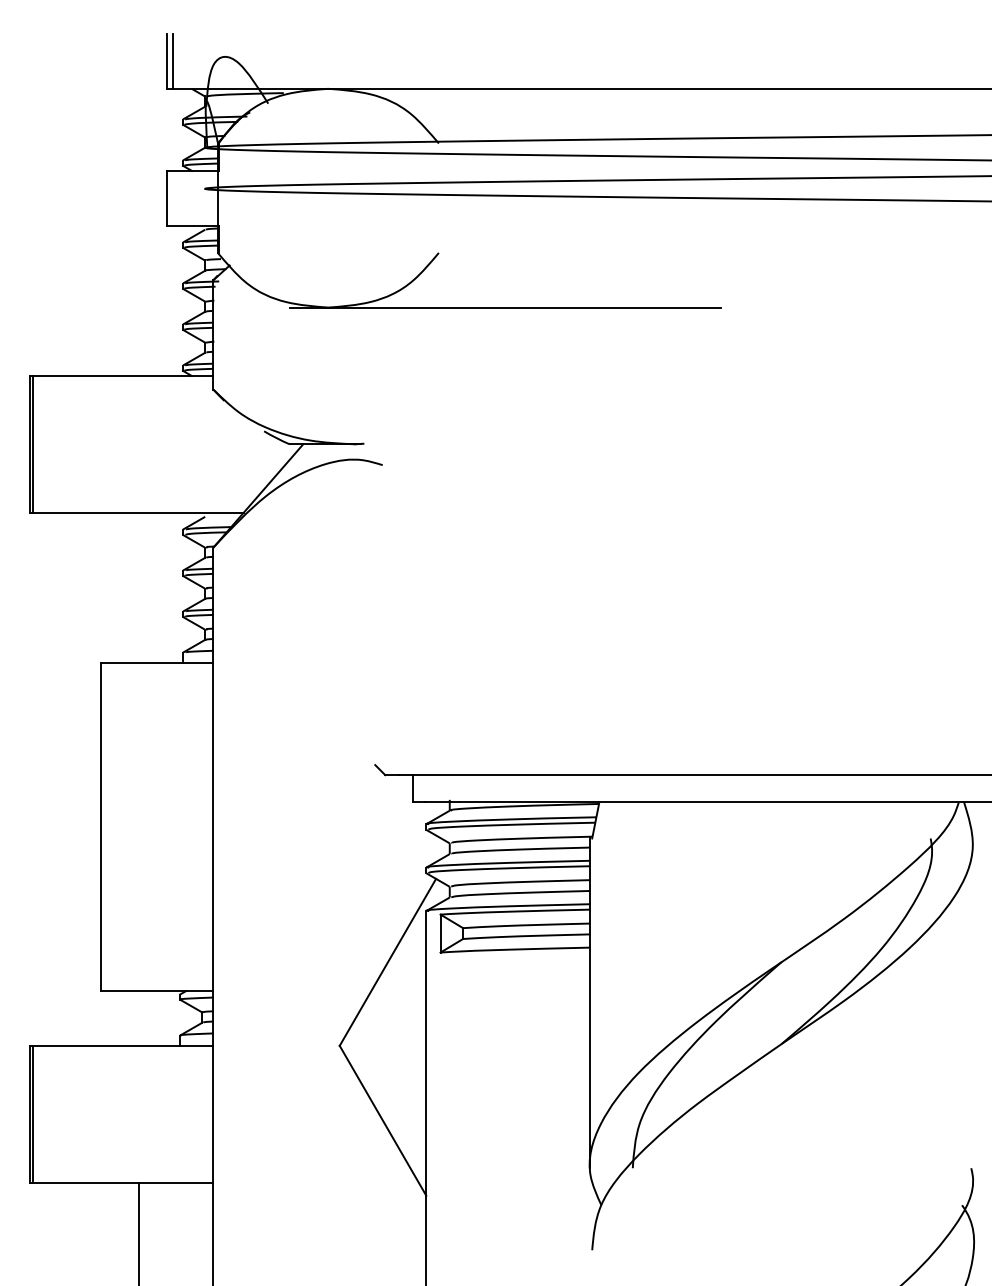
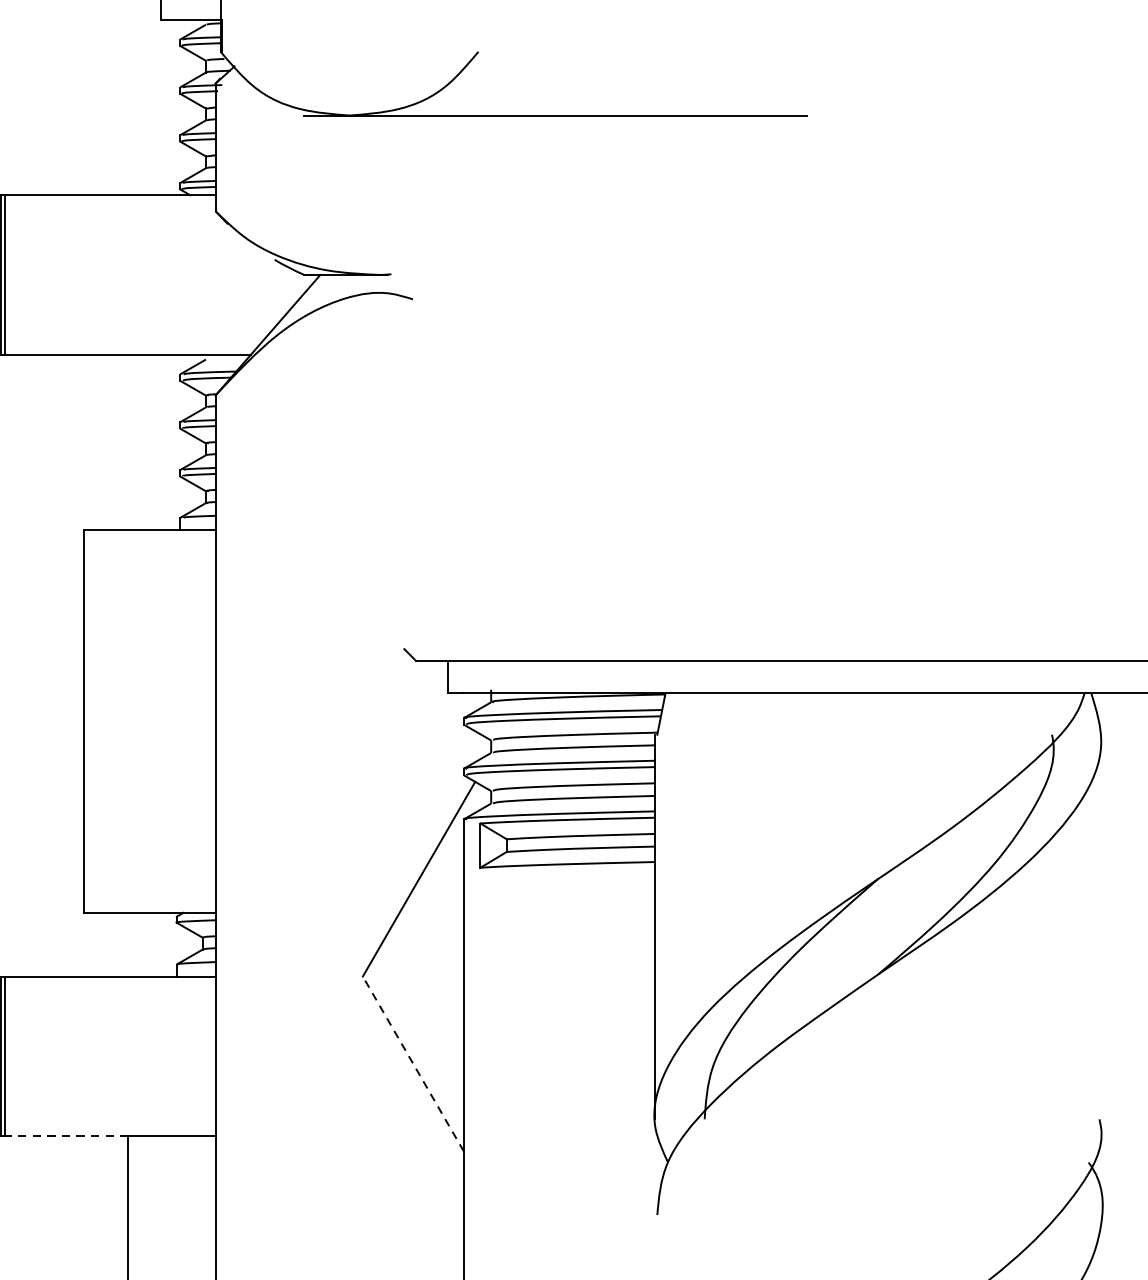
line: (383, 1120) -> (413, 1063), solid -> dashed
line: (85, 1182) -> (66, 1135), solid -> dashed

